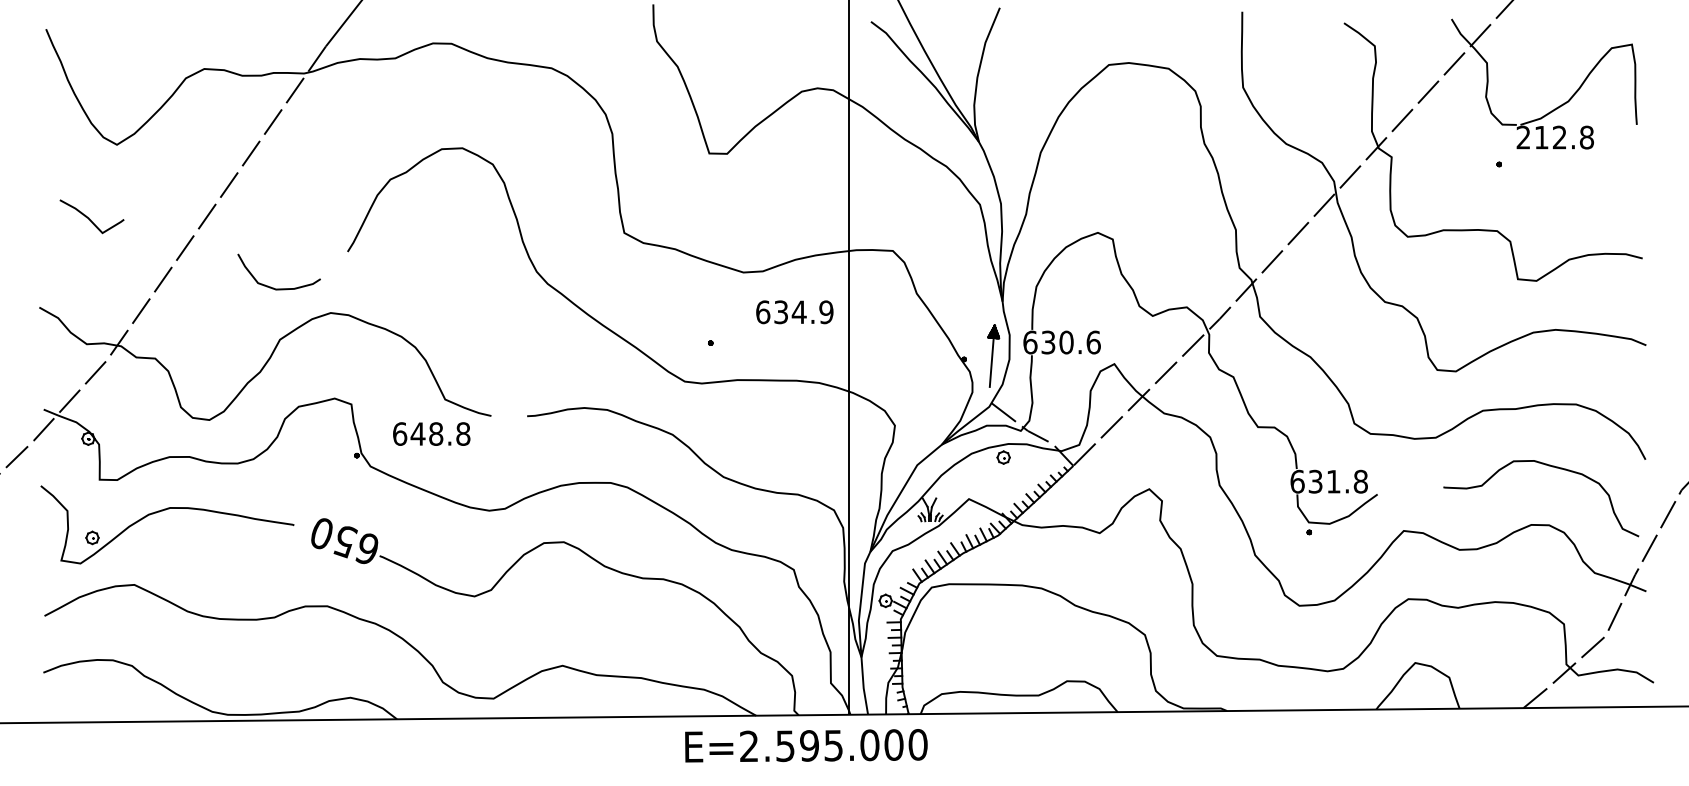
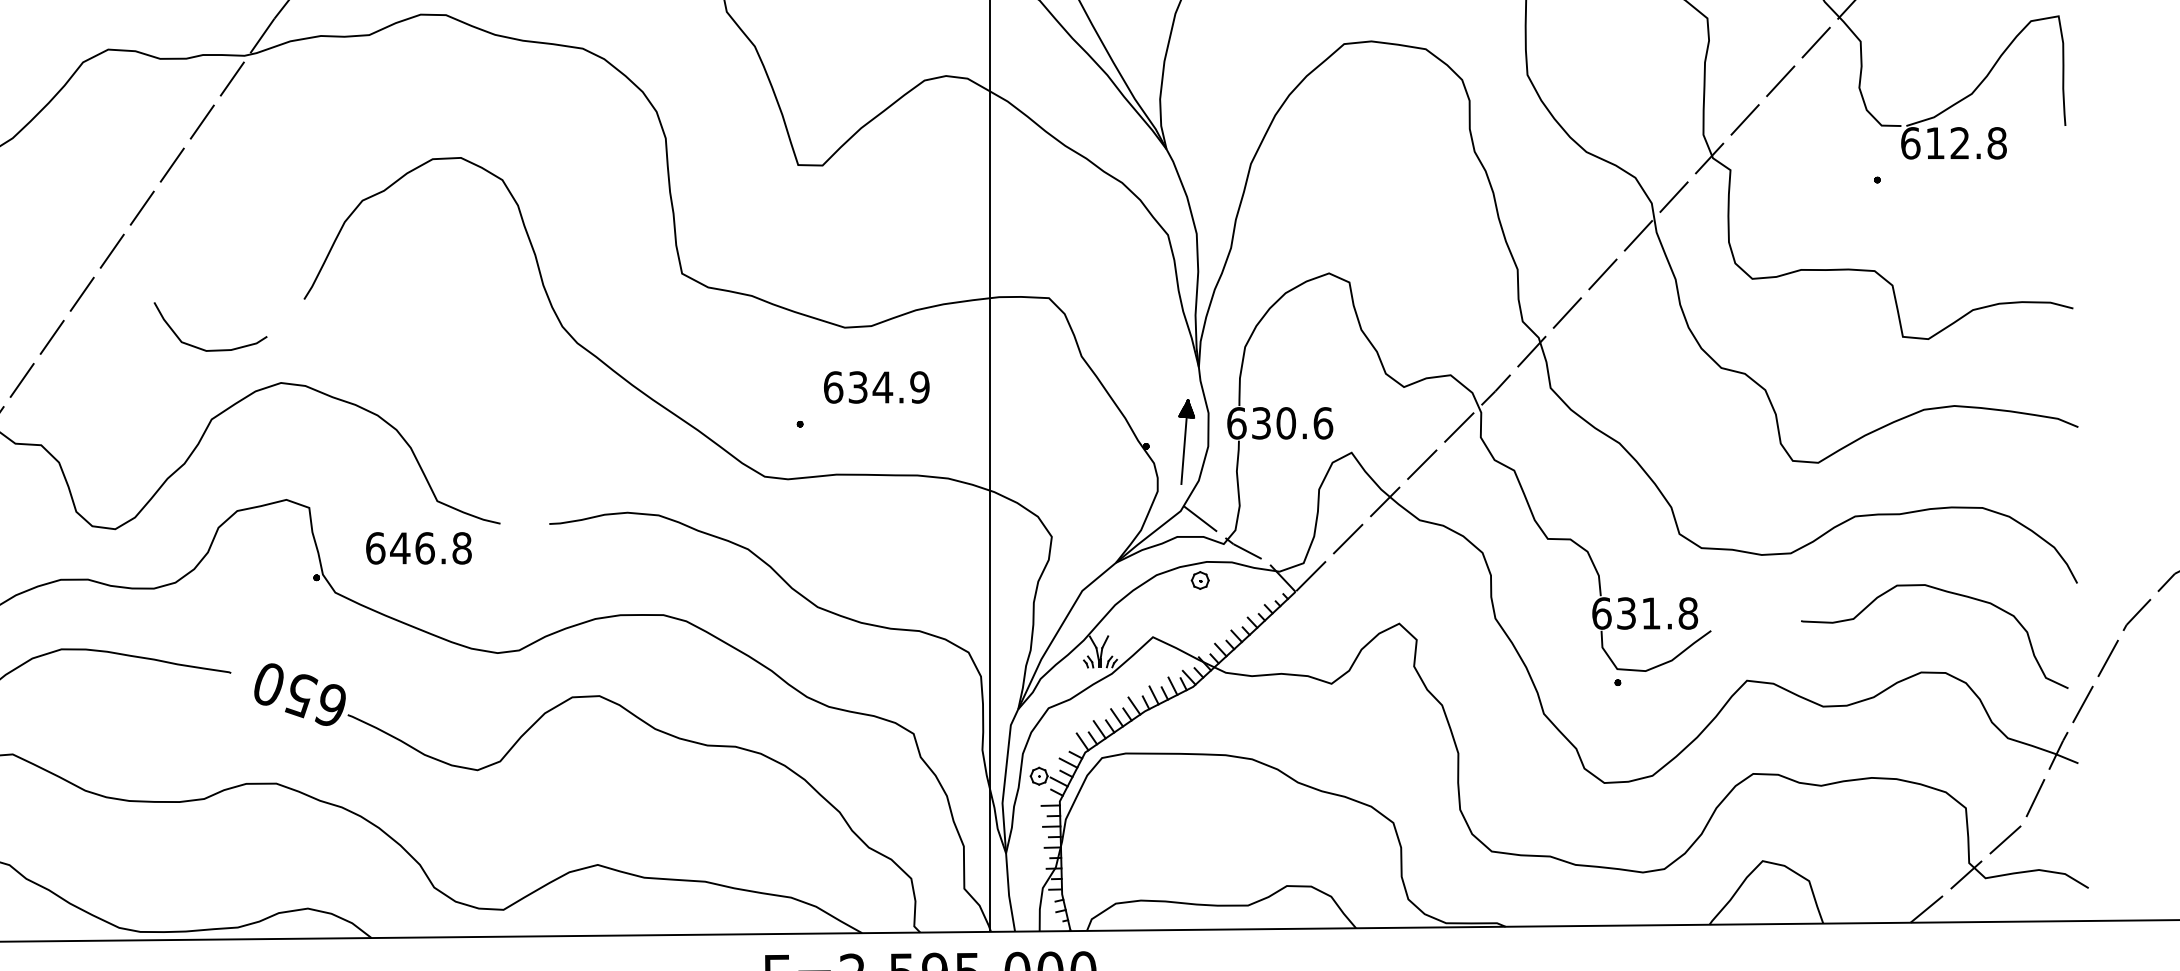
text: (1523, 137) -> (1910, 143), 212.8 -> 612.8
text: (794, 312) -> (876, 387), moved
text: (436, 433) -> (425, 547), 648.8 -> 646.8

